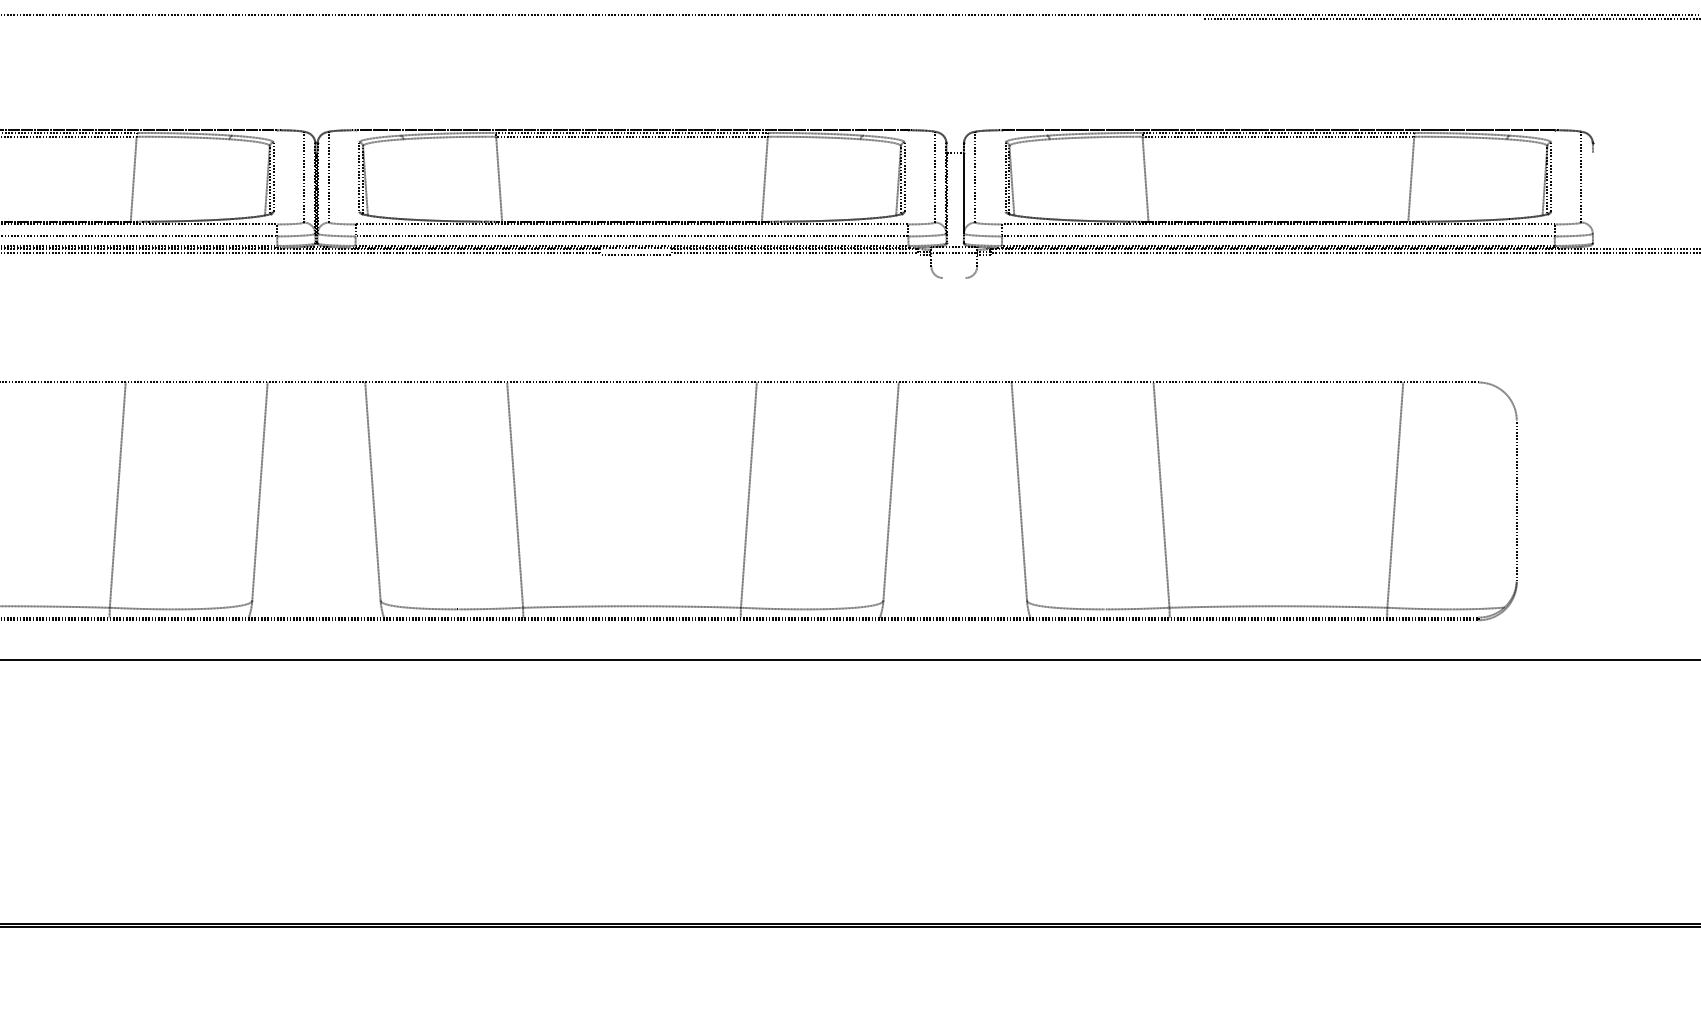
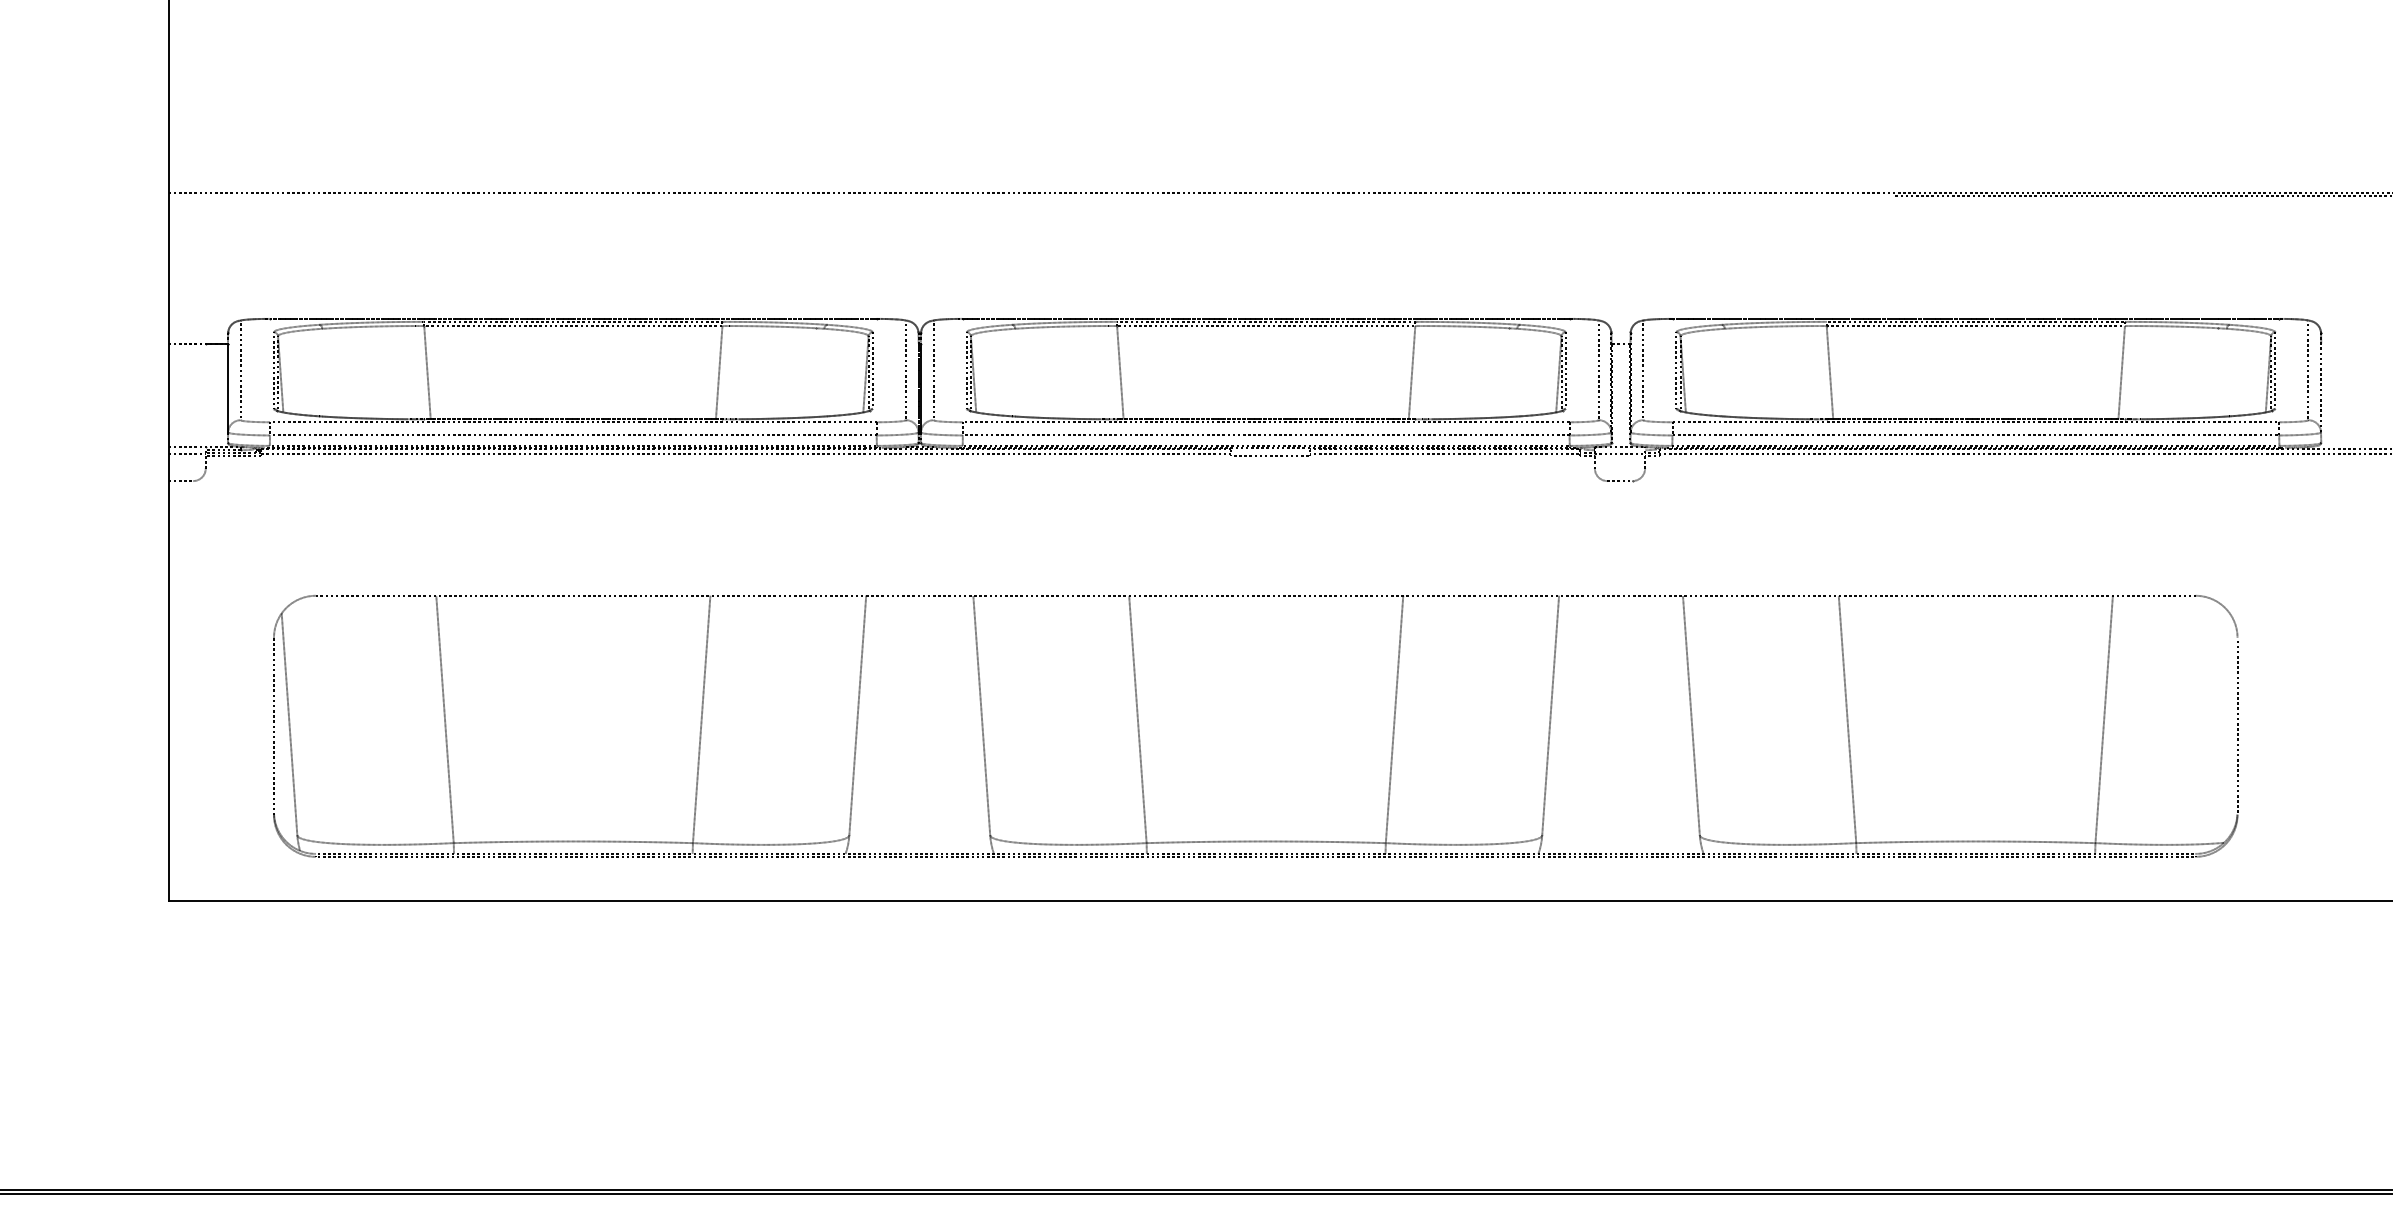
line: (1593, 188) -> (2321, 382), added
line: (953, 278) -> (1619, 481), added

